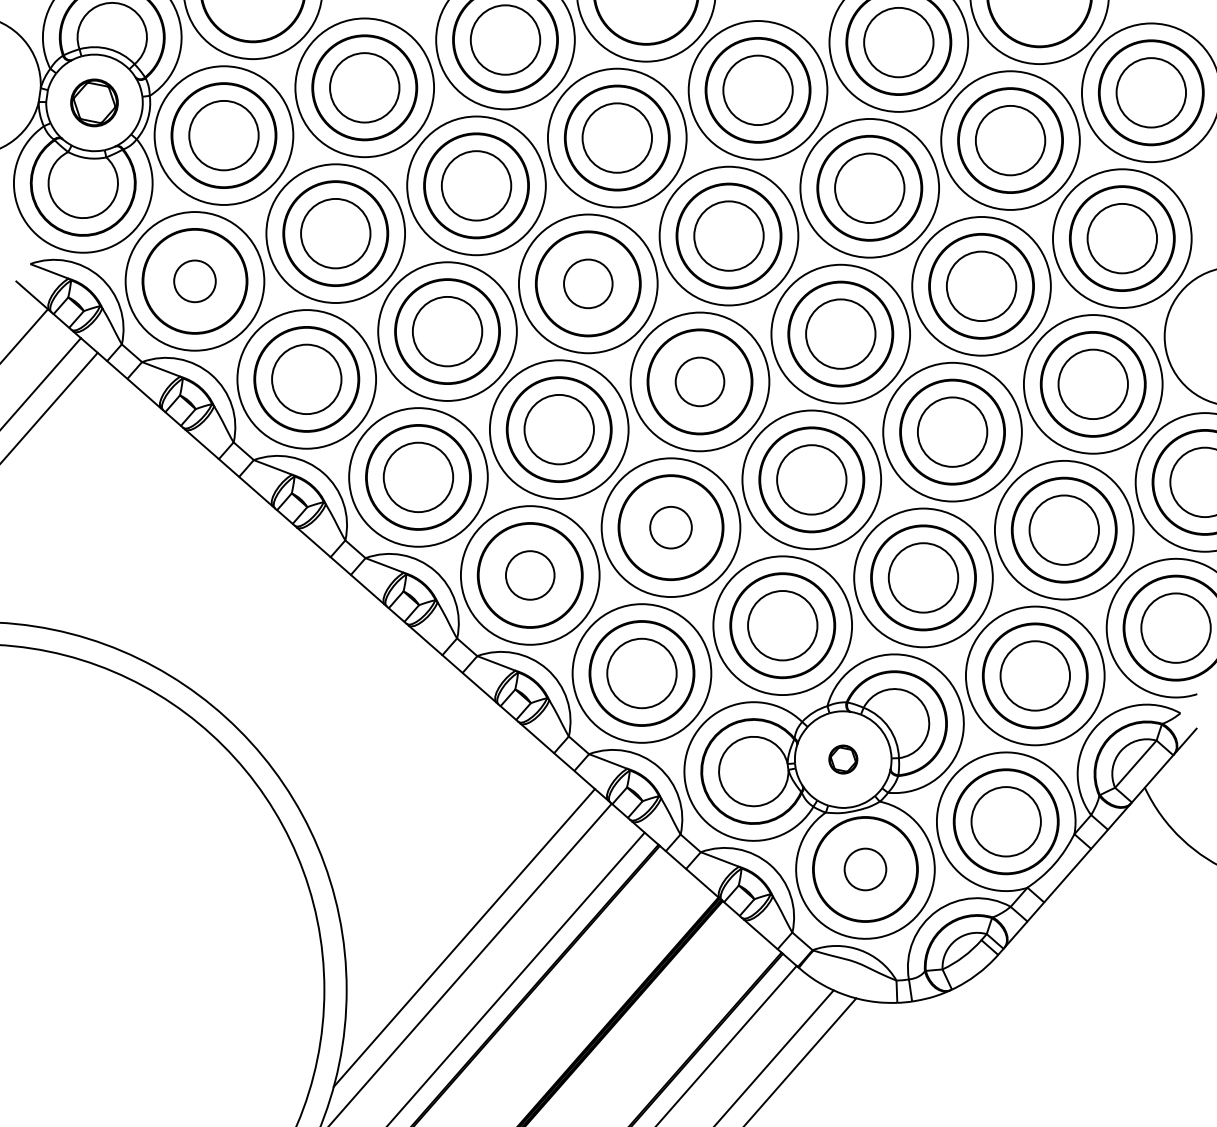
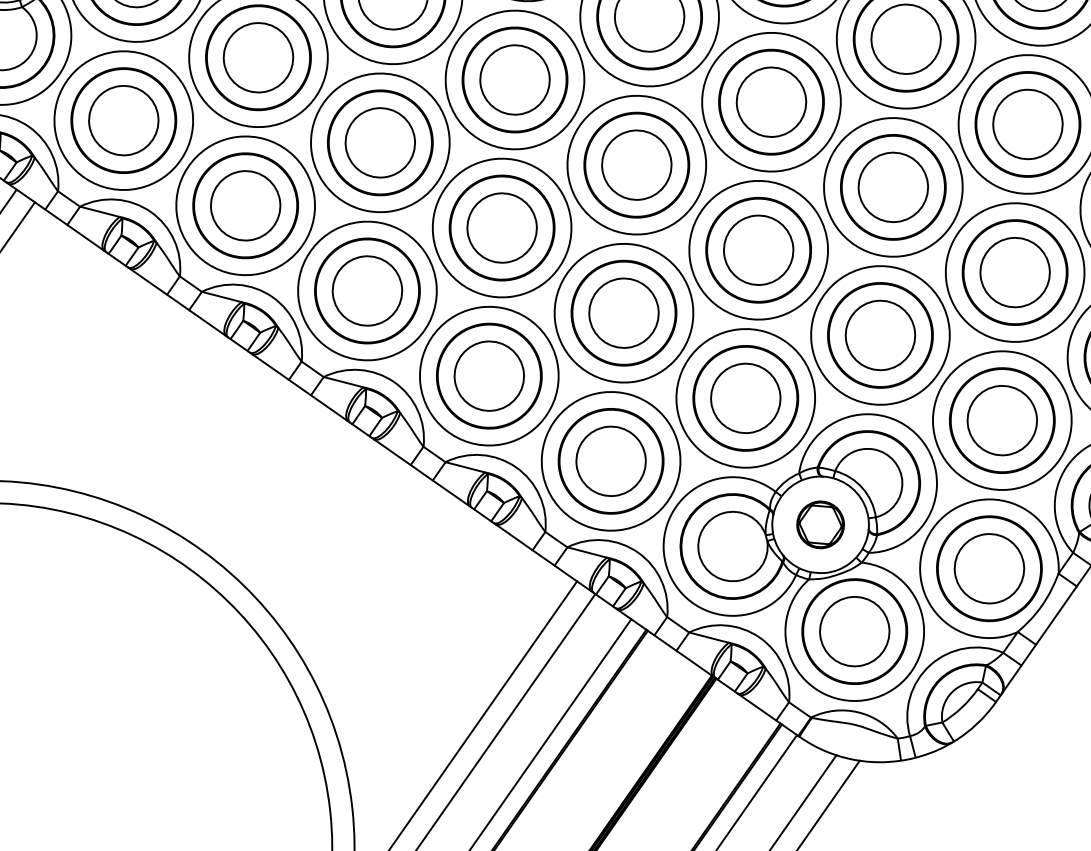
circle: (194, 281) -> (123, 120), size x1.67
circle: (588, 283) -> (515, 79), size x1.43
circle: (699, 381) -> (636, 164), size x1.43
circle: (670, 527) -> (623, 313), size x1.67
circle: (529, 575) -> (488, 376), size x1.43
part: (843, 759) -> (820, 524), size x1.67
circle: (865, 869) -> (854, 631), size x1.67

